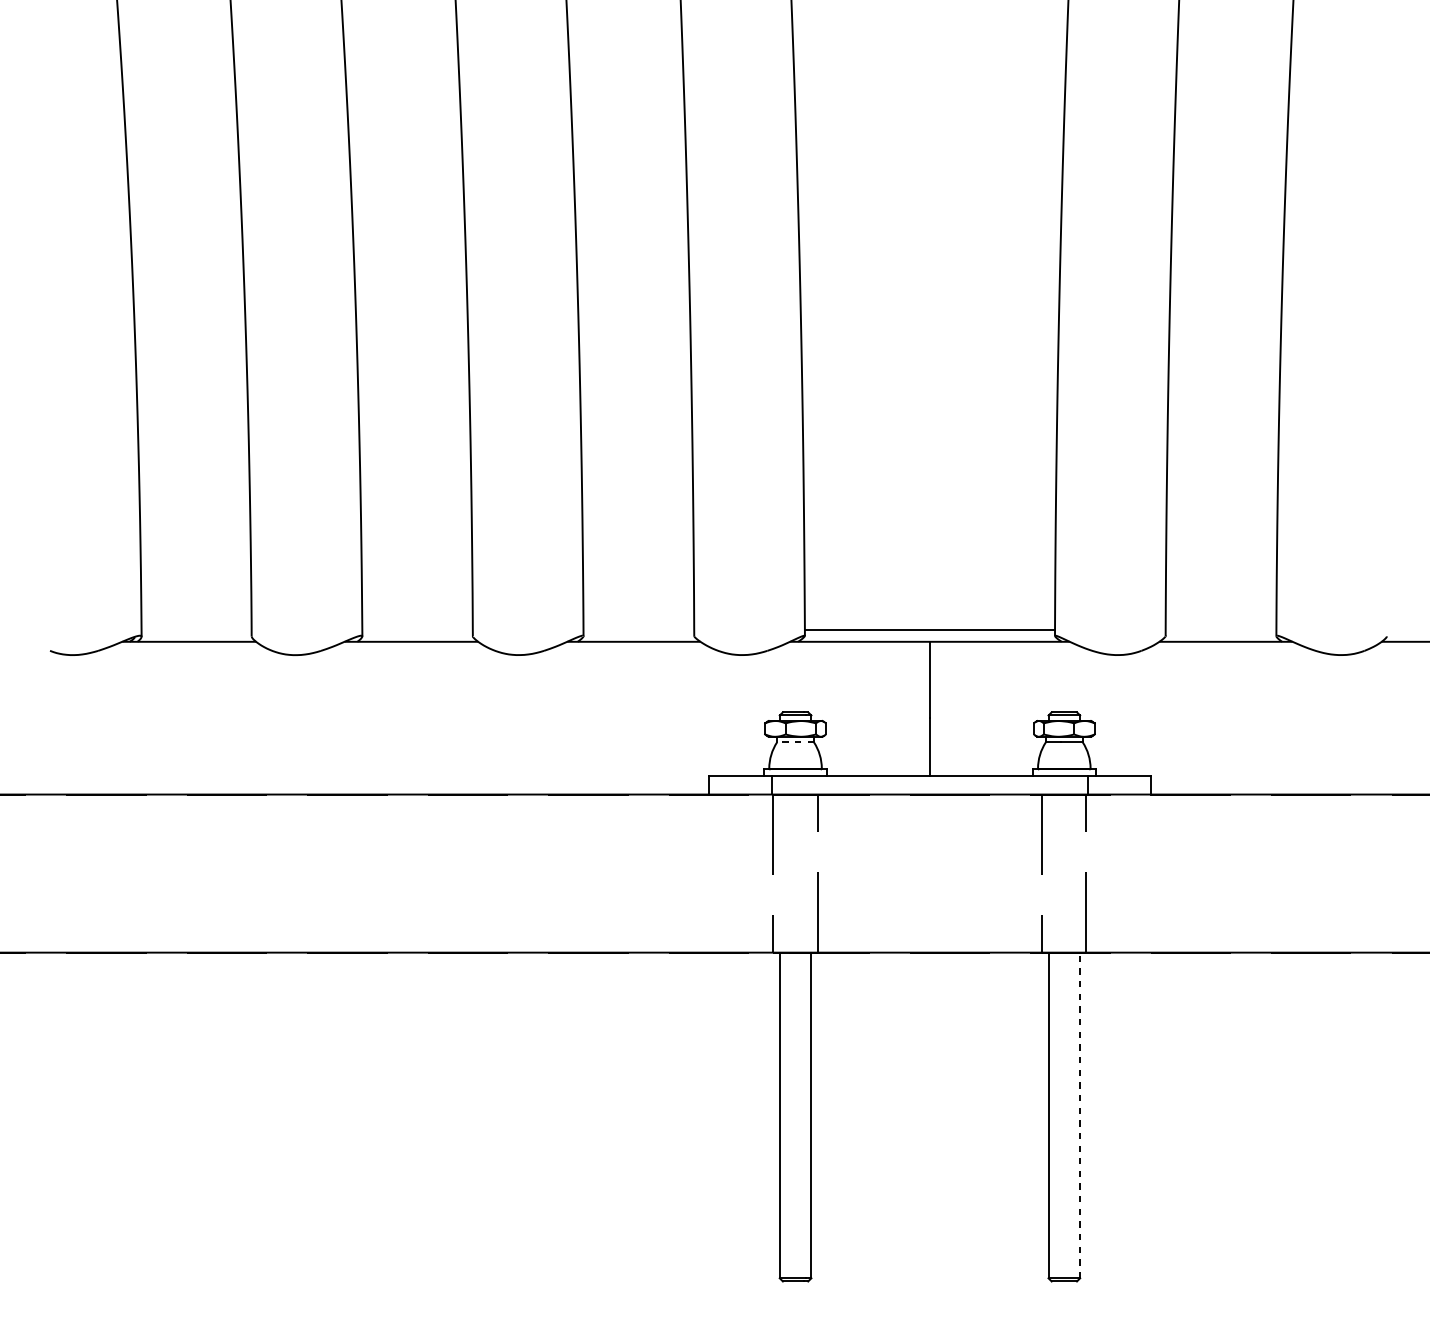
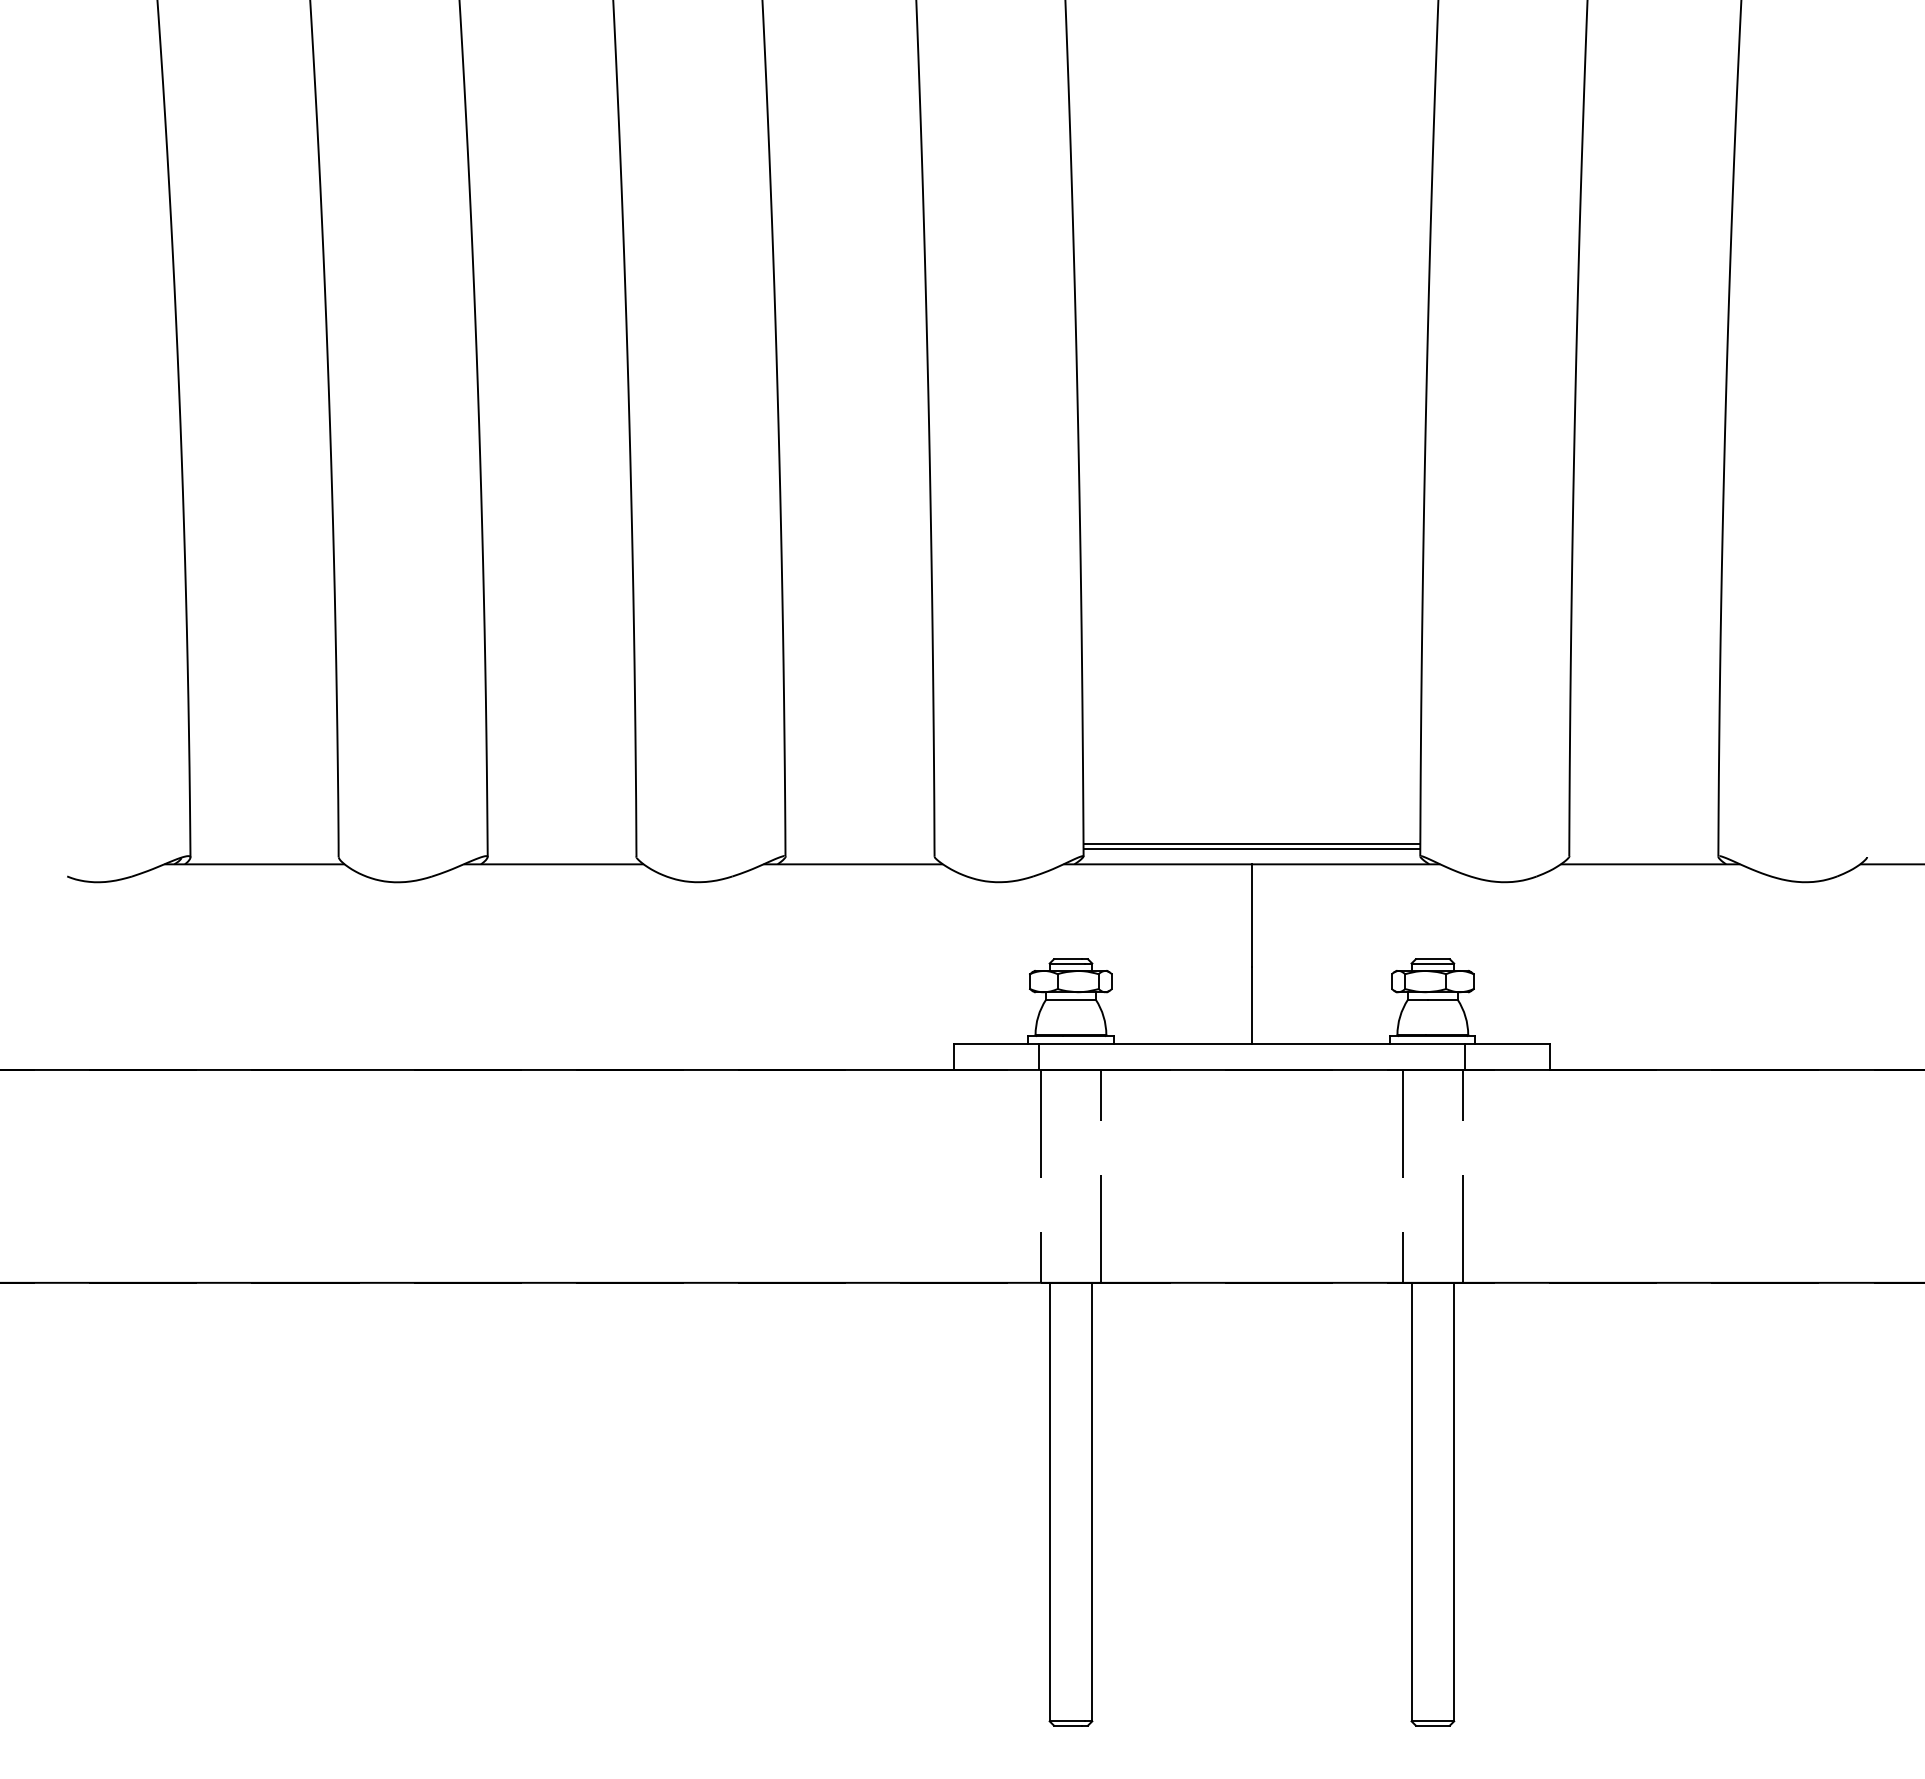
line: (929, 627) -> (1251, 844), added
line: (795, 742) -> (1070, 999), dashed -> solid
line: (1080, 1115) -> (1454, 1501), dashed -> solid

